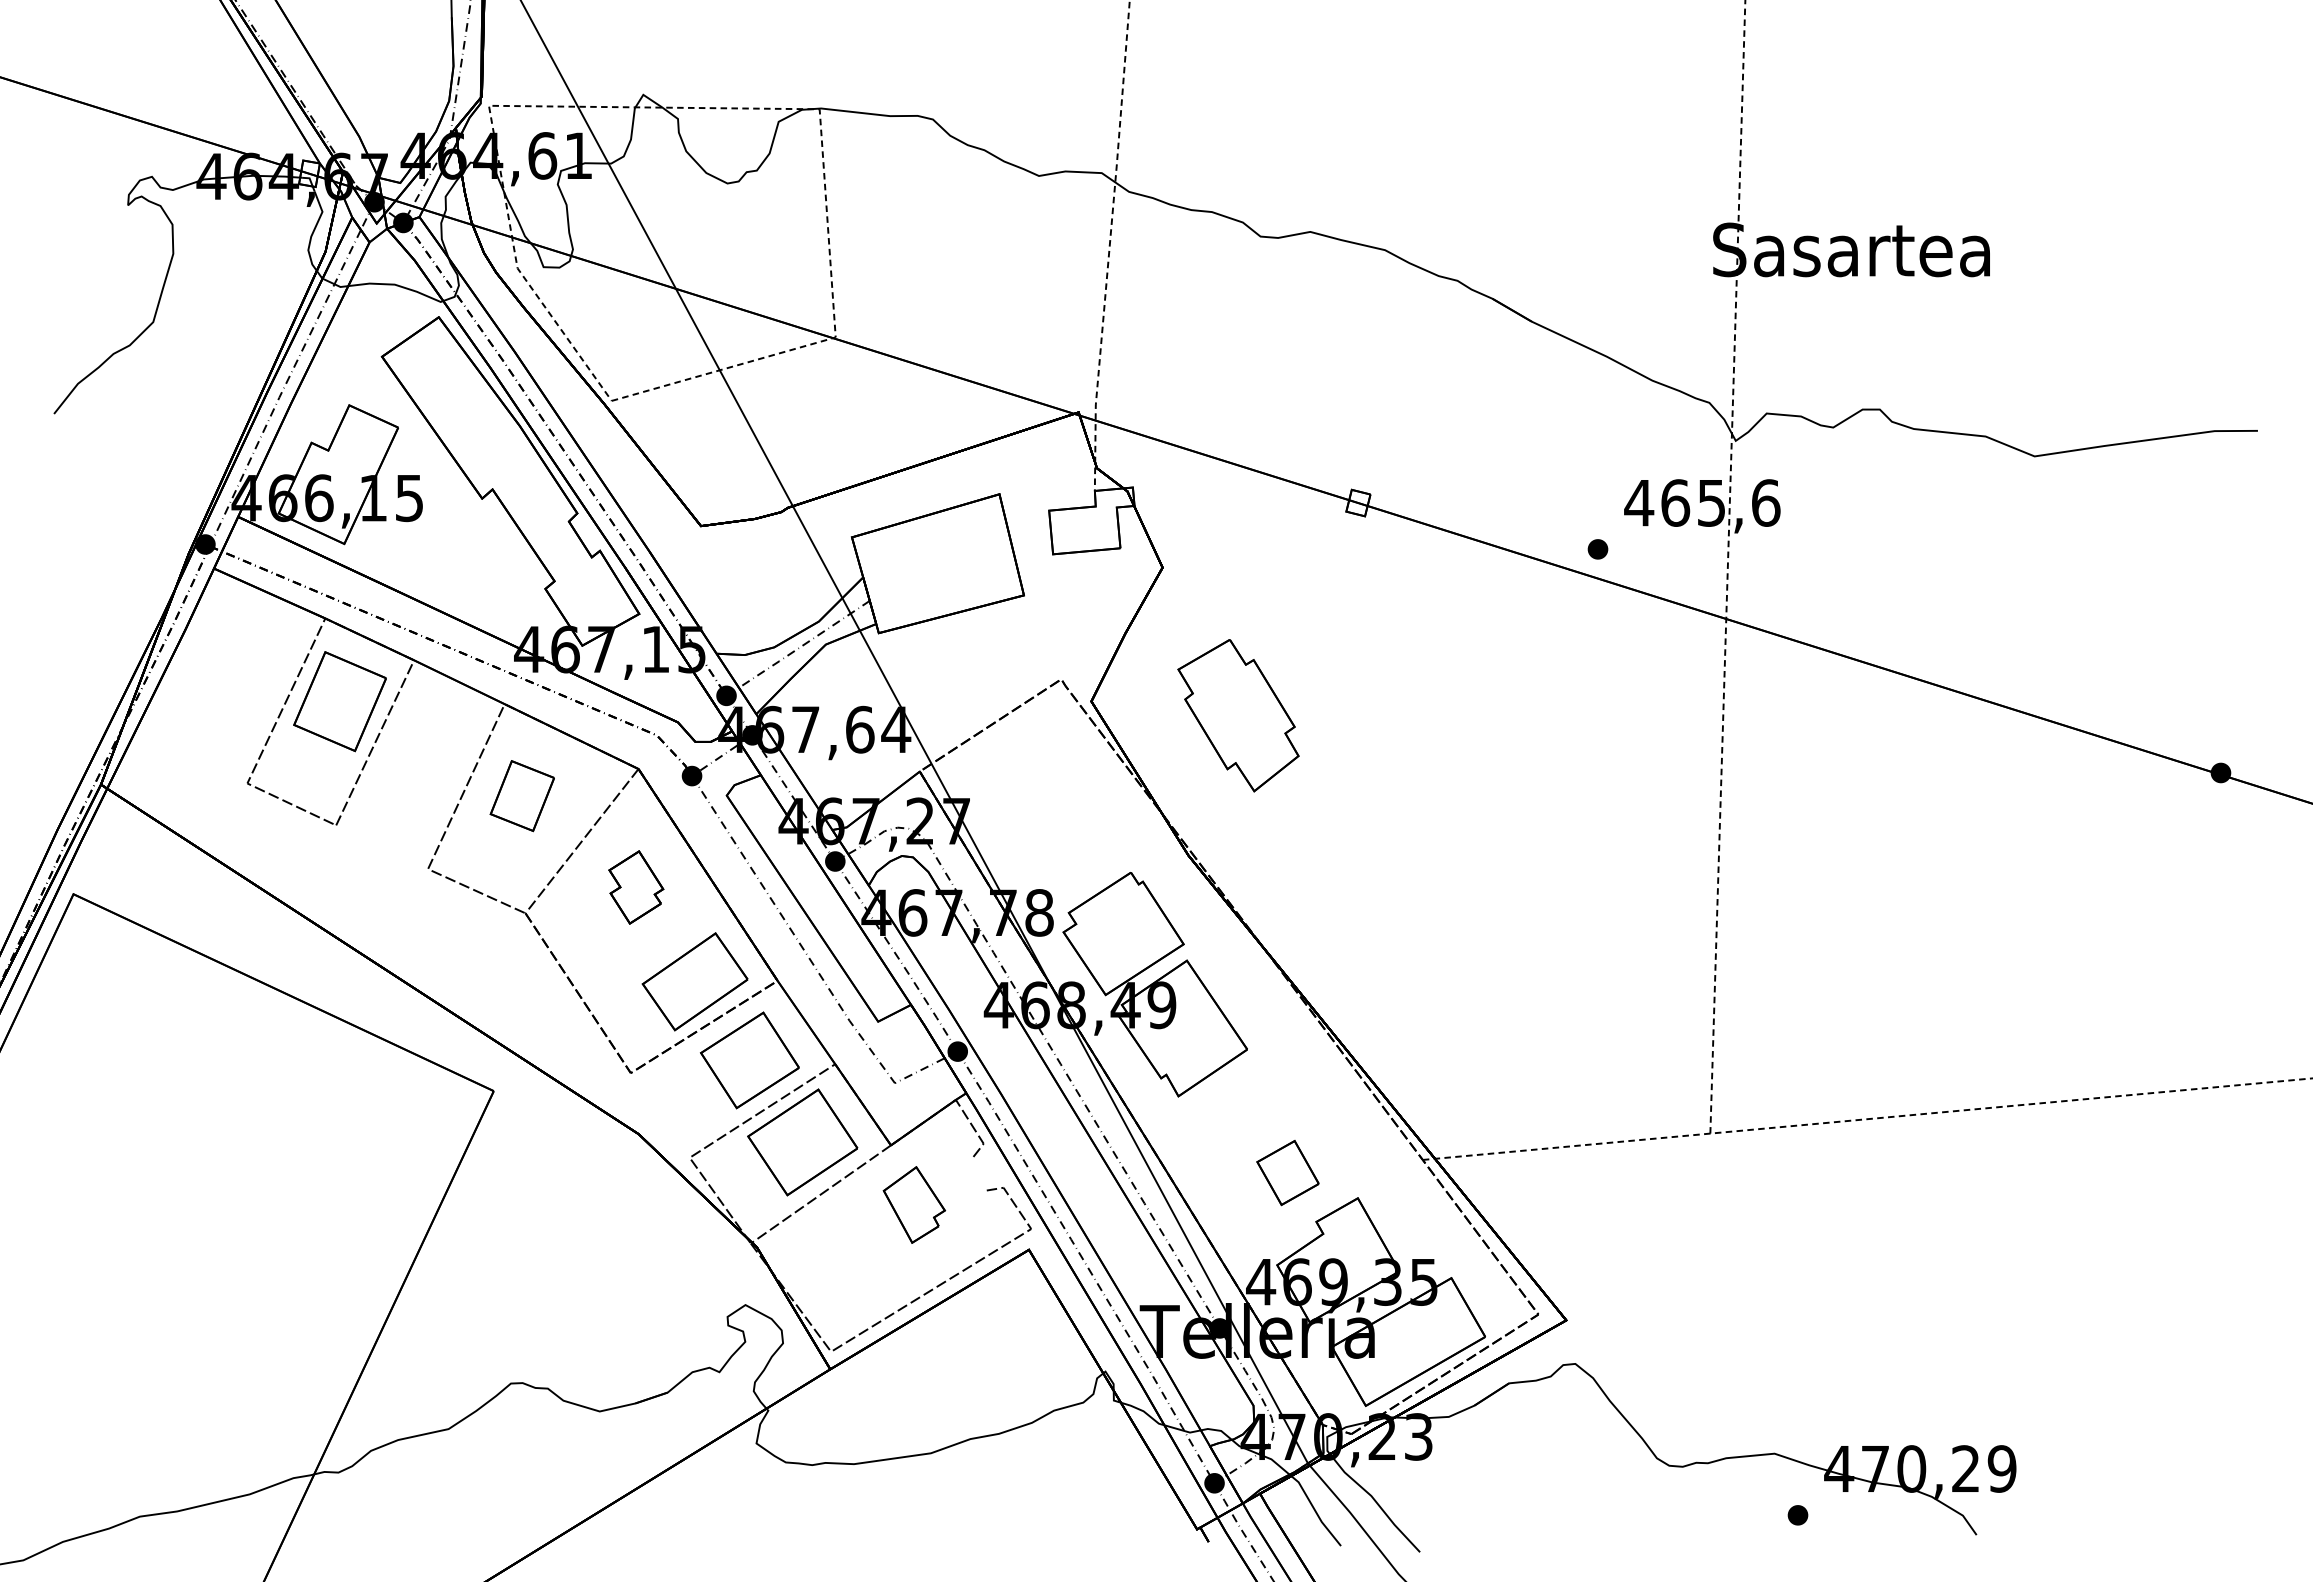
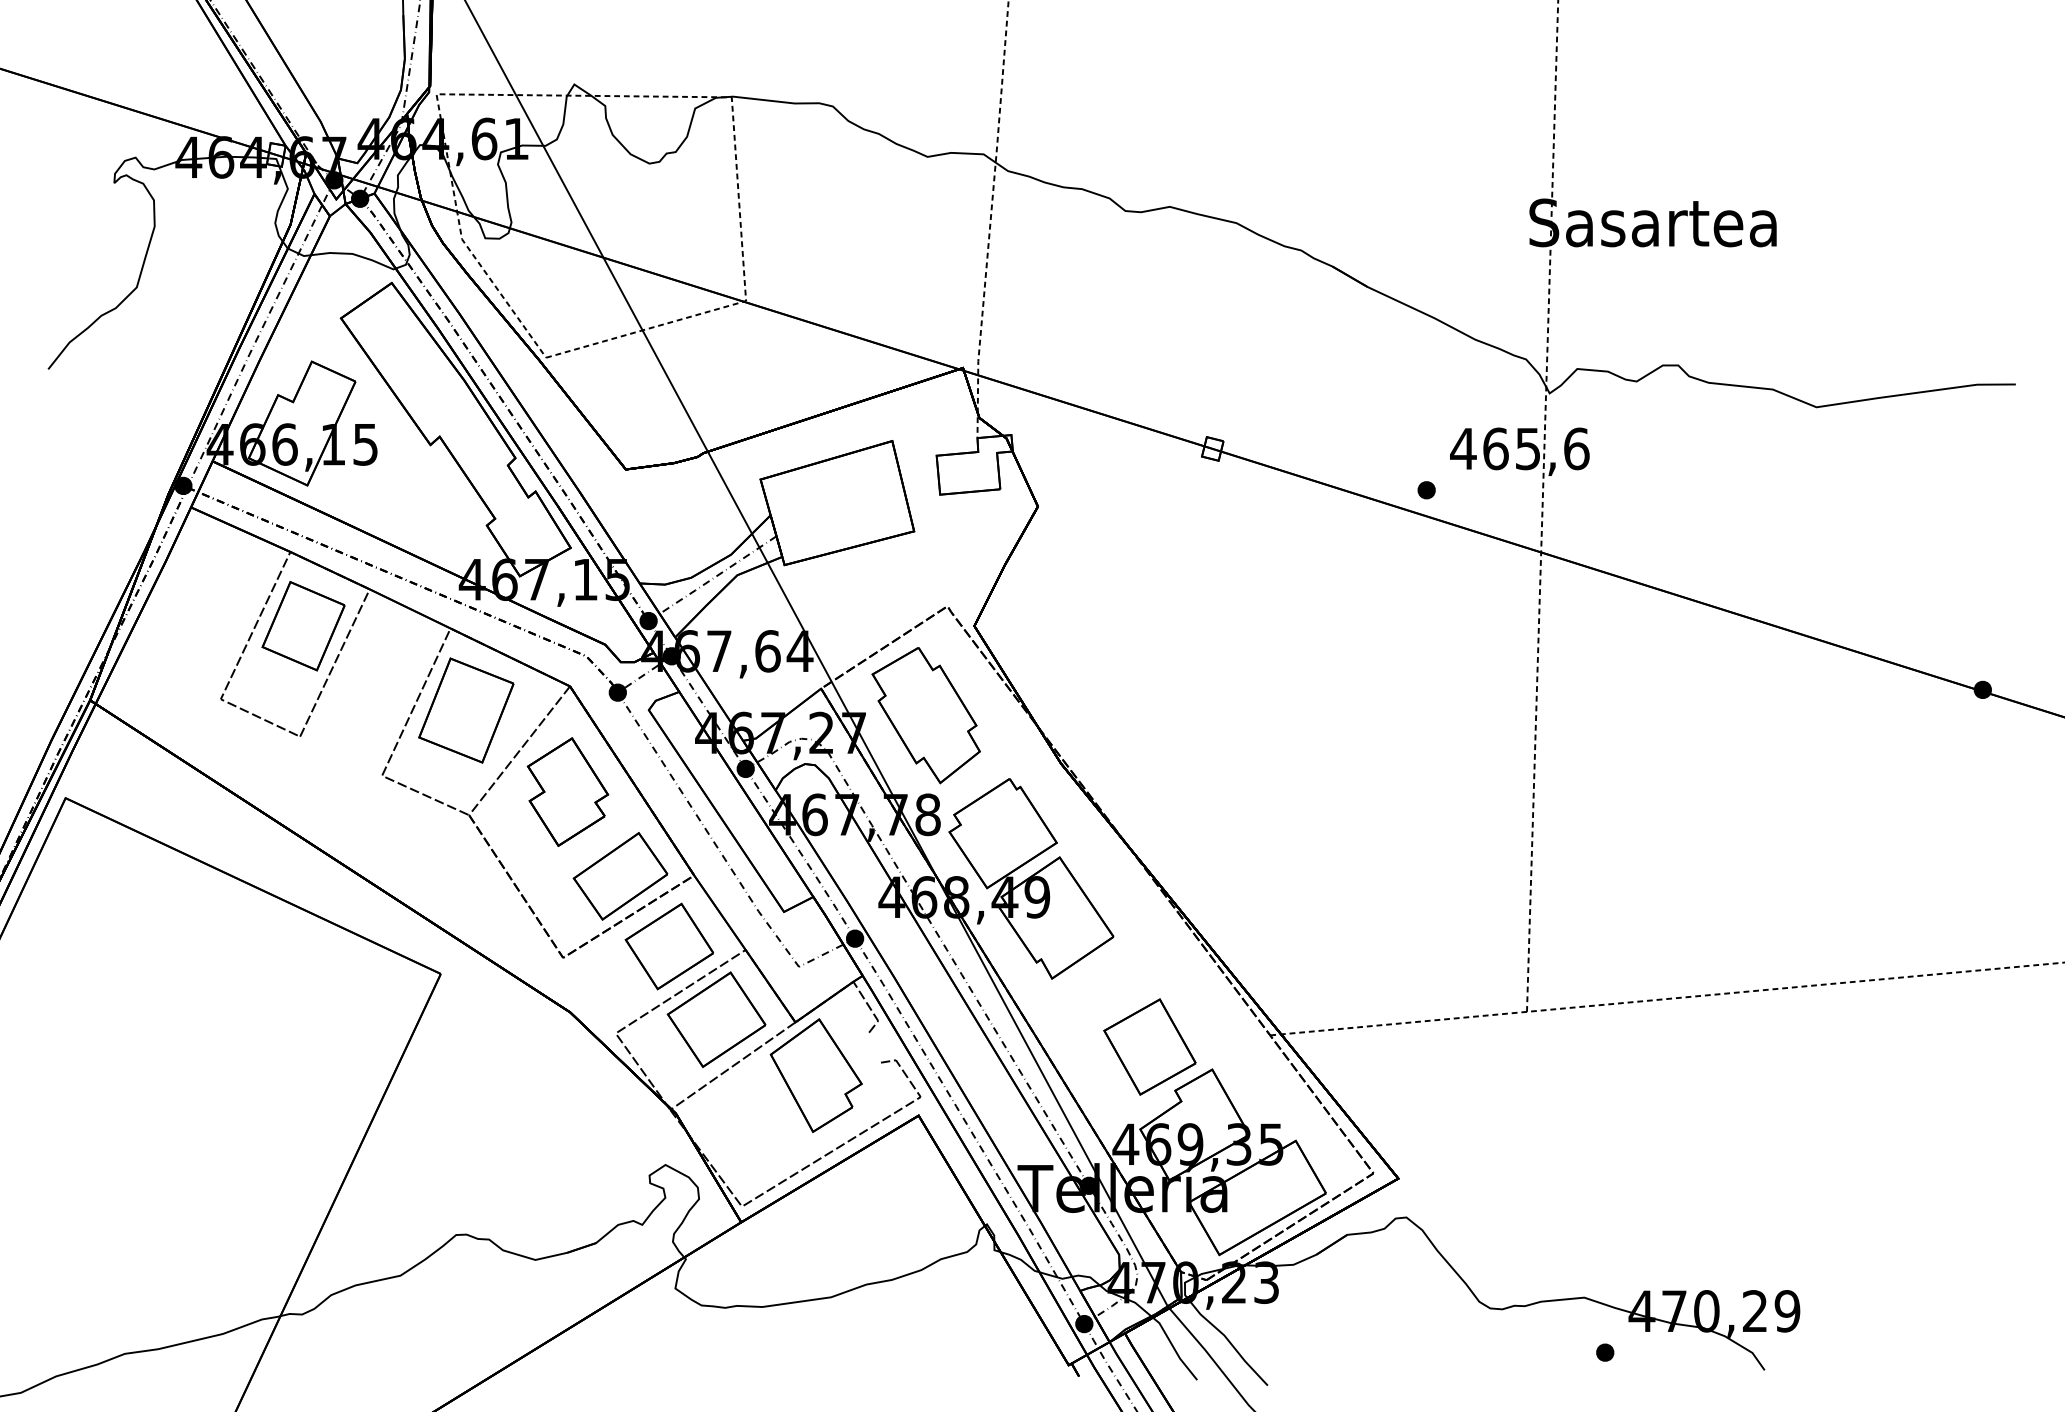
part: (1238, 715) -> (926, 715), moved
part: (522, 795) -> (466, 710), size x1.67
part: (636, 887) -> (568, 792), size x1.67
part: (1287, 1172) -> (1149, 1046), size x1.67
part: (914, 1204) -> (816, 1075), size x1.67

